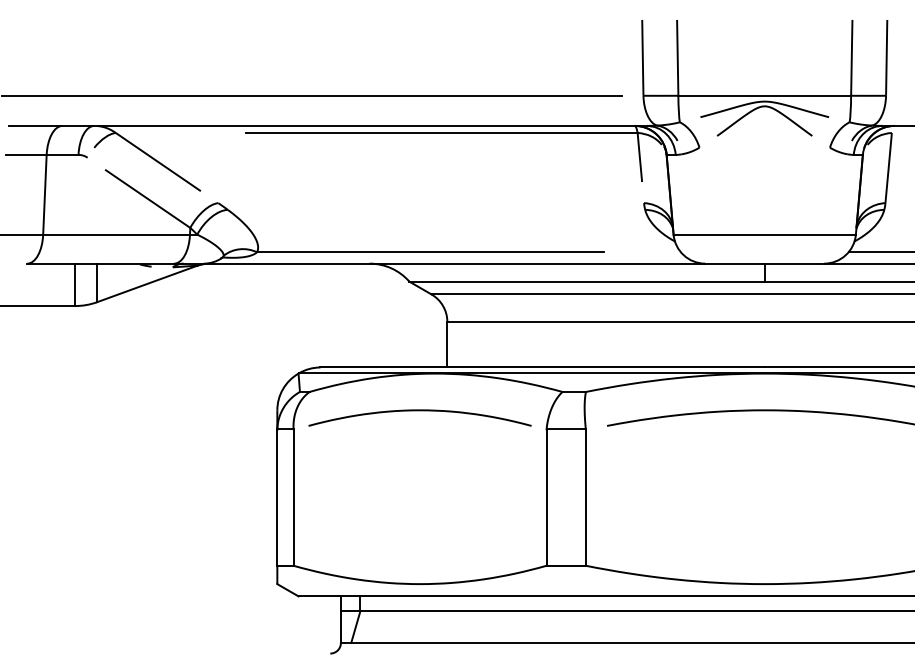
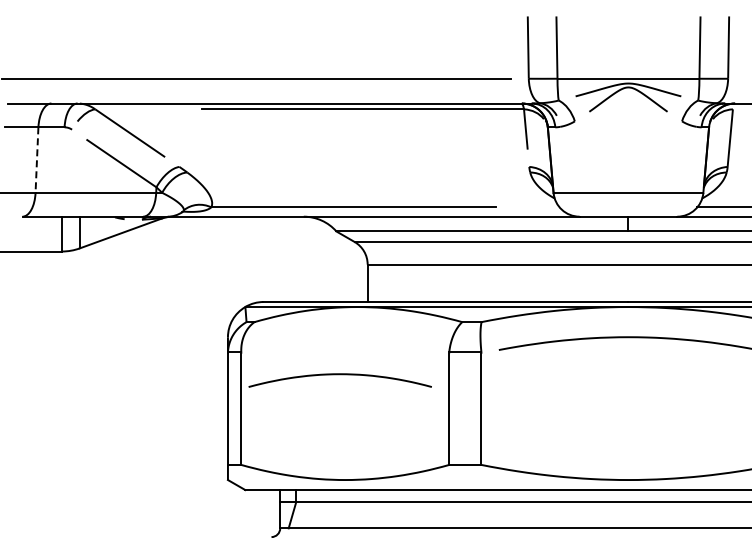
line: (44, 195) -> (36, 160), solid -> dashed
curve: (419, 411) -> (339, 375), moved

